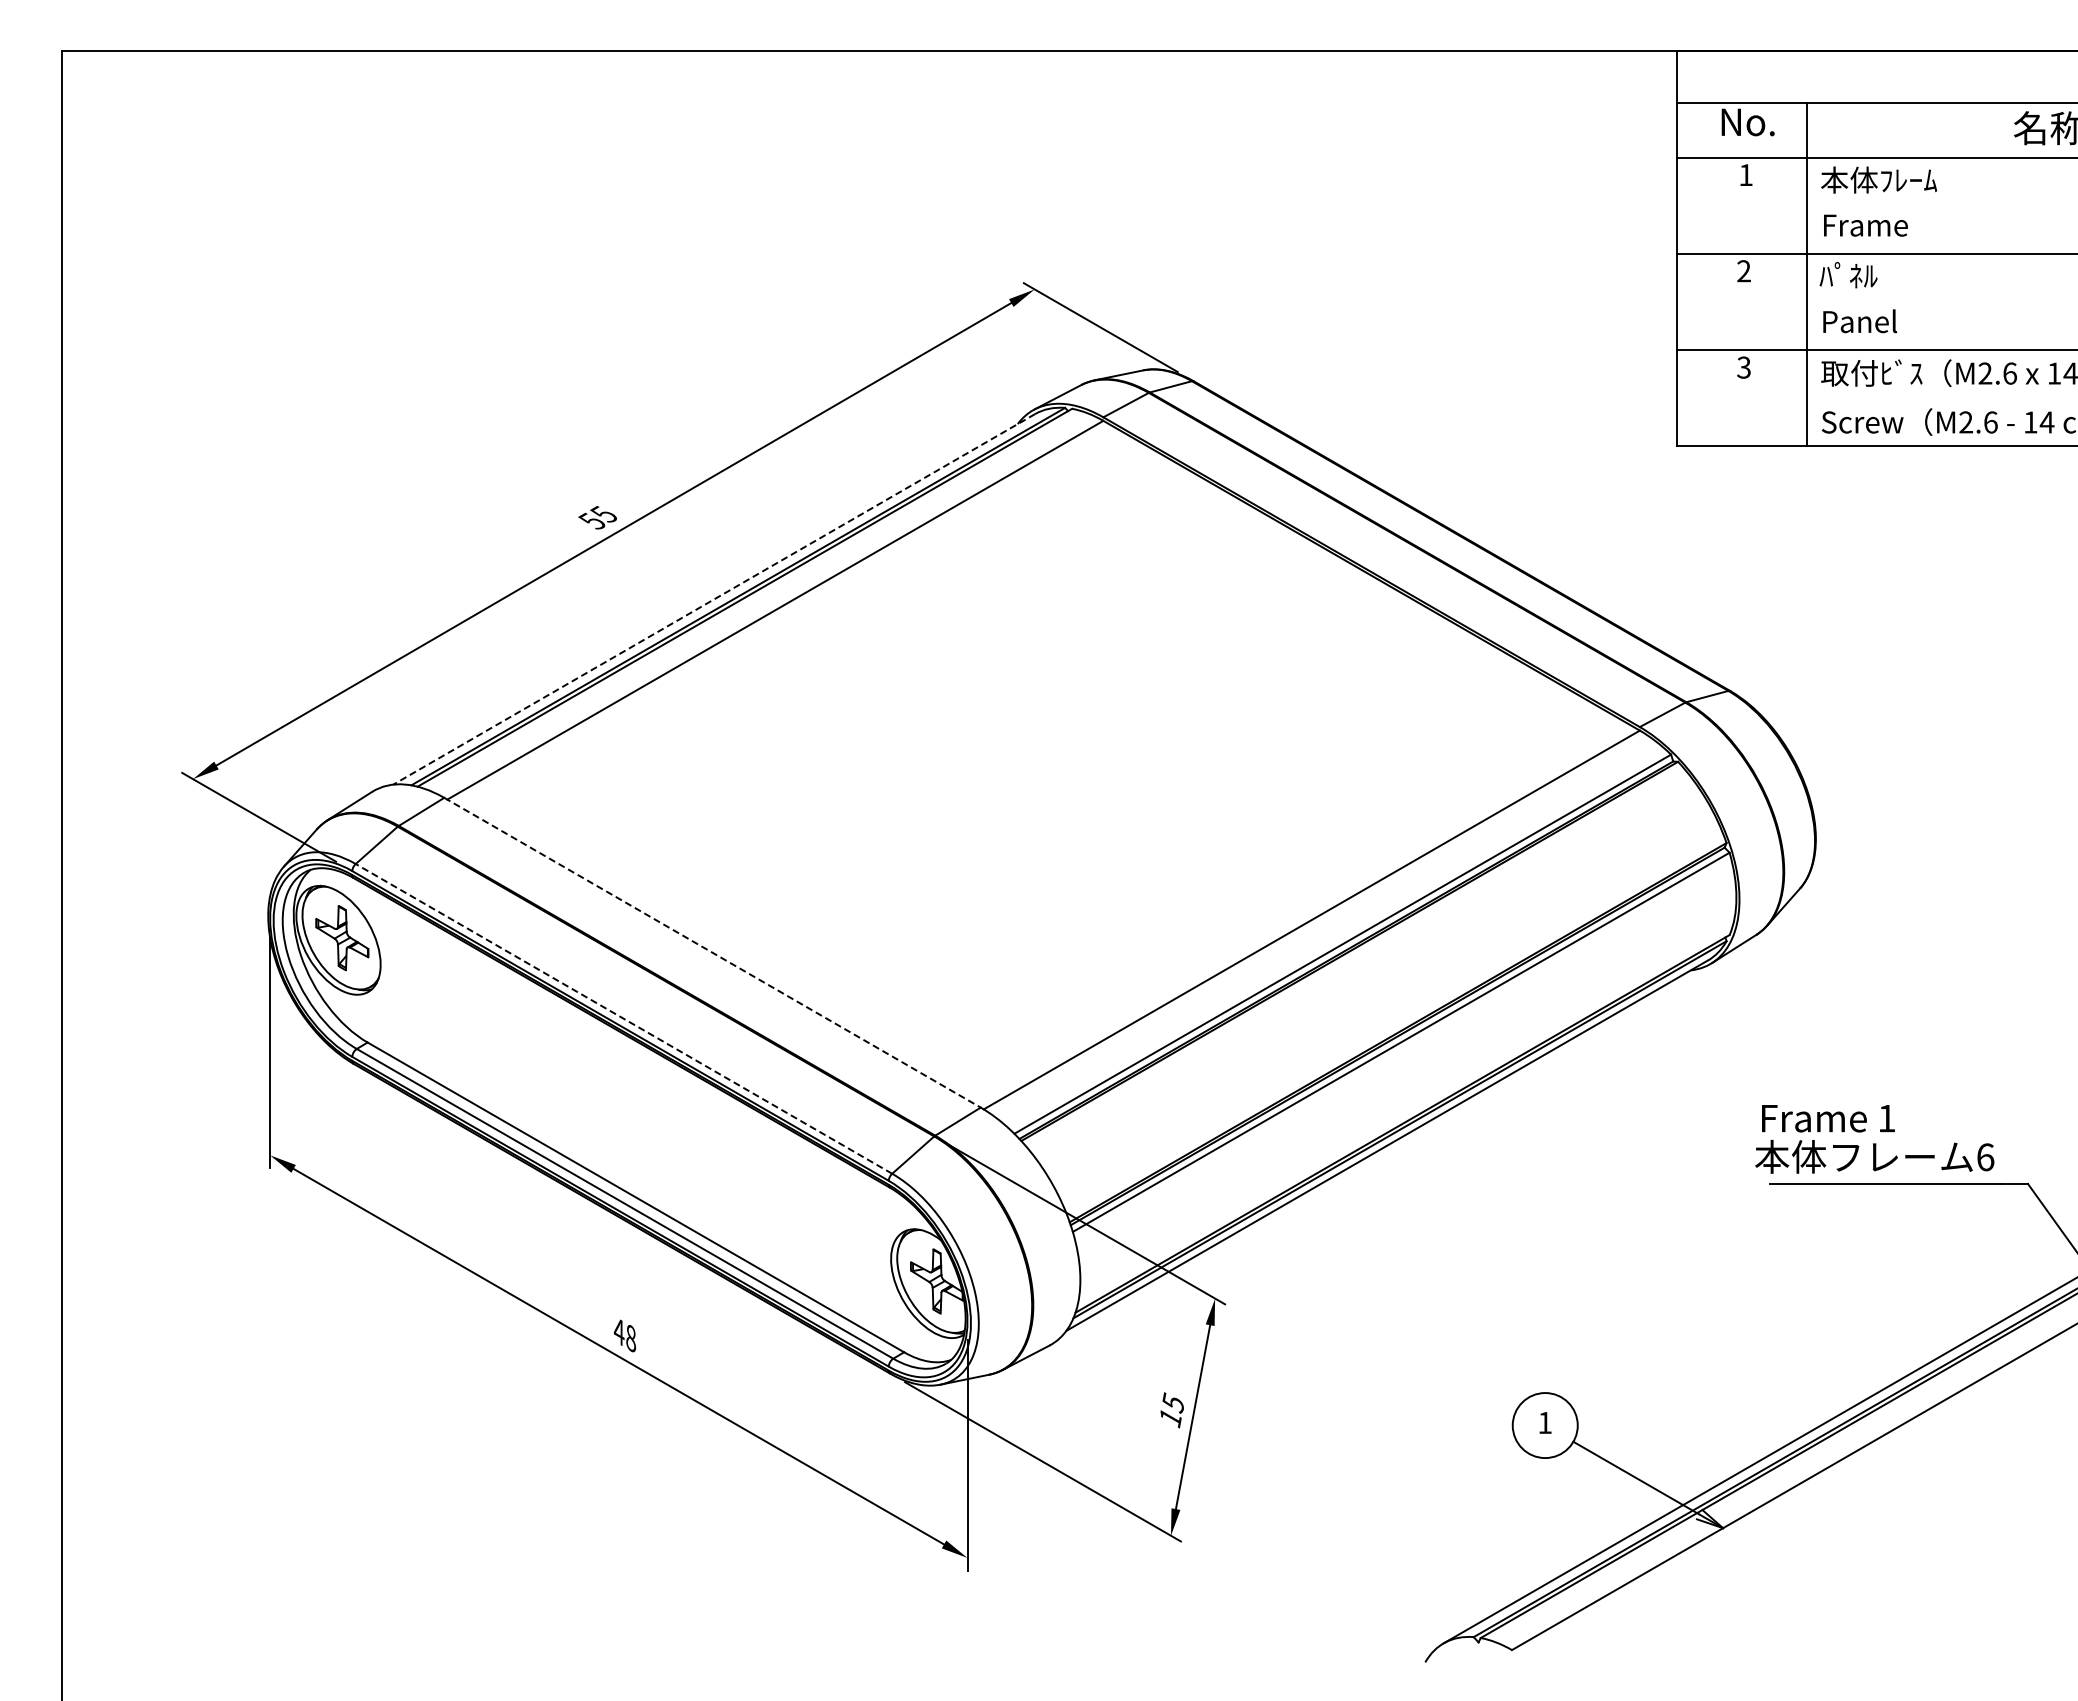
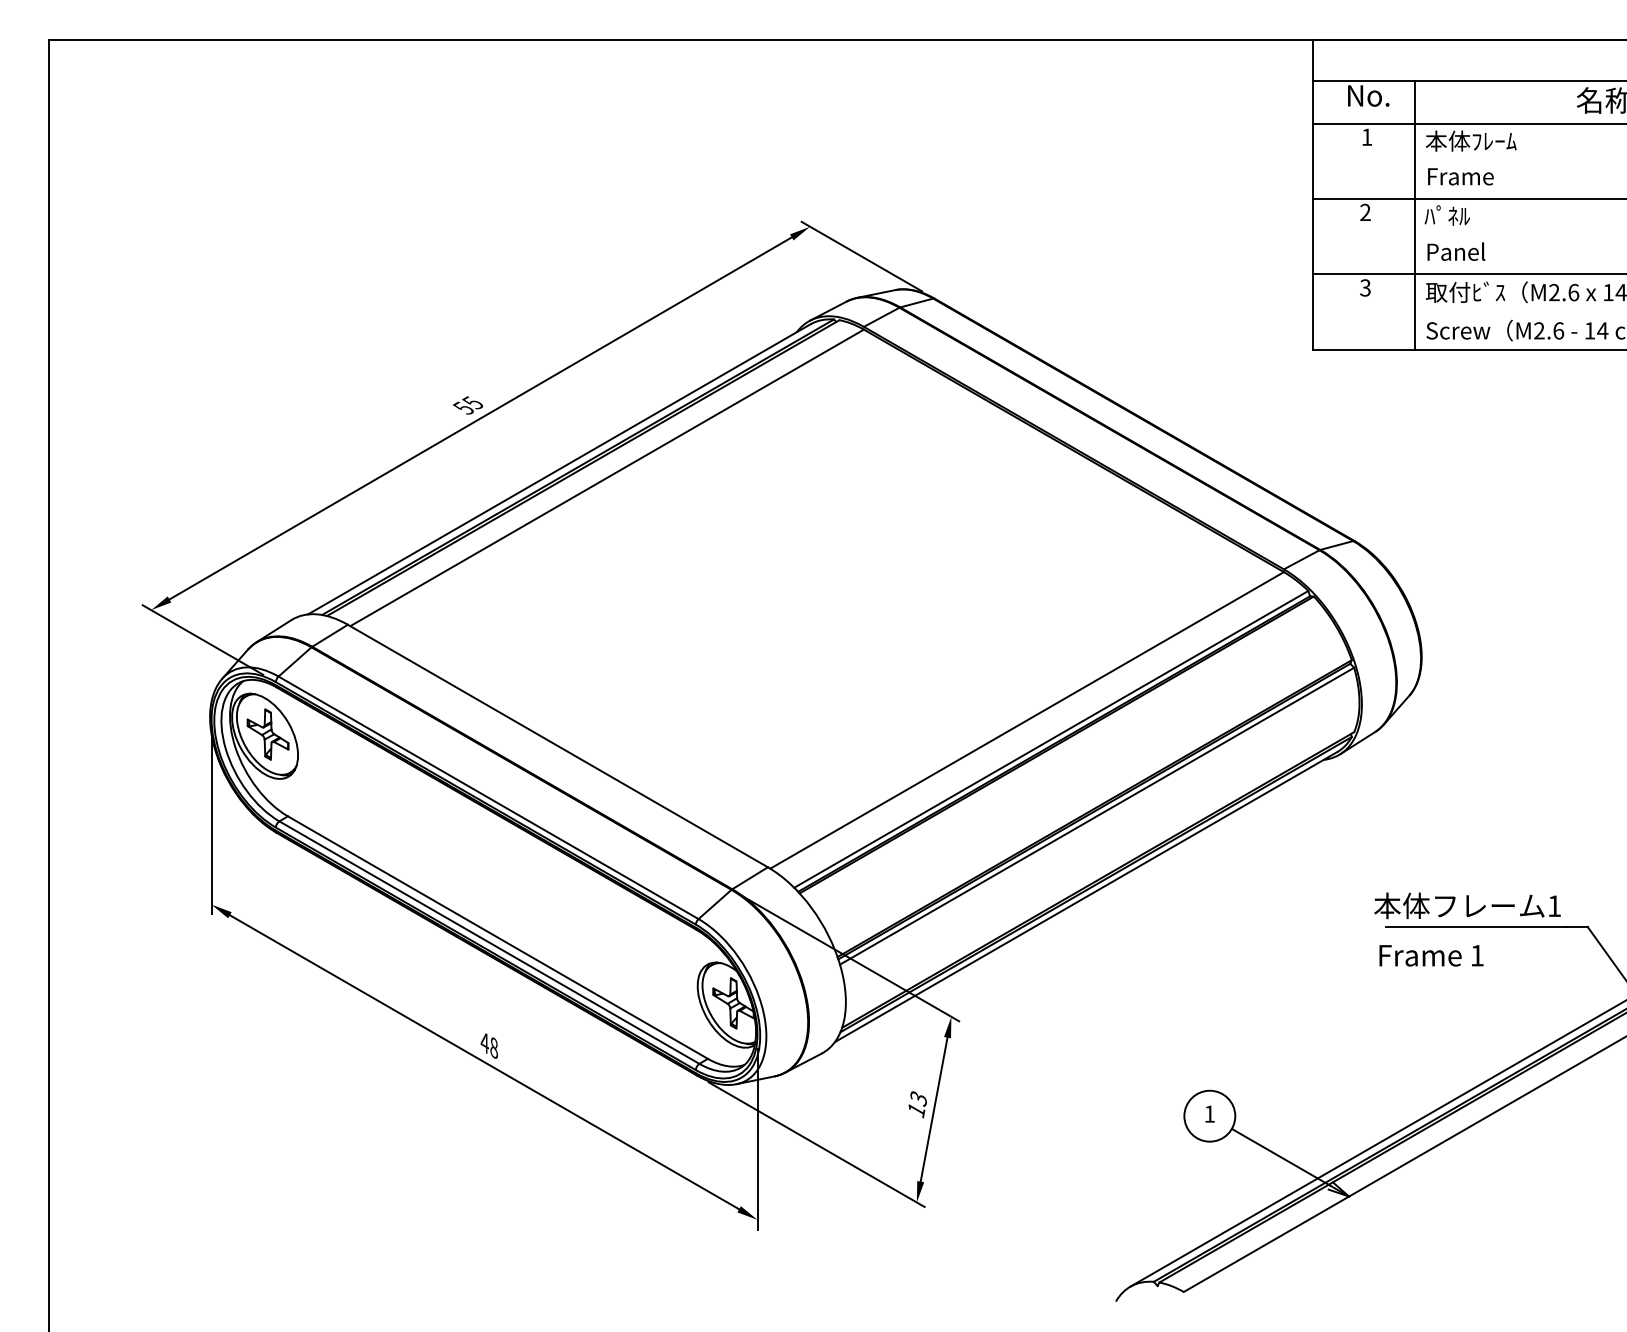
line: (714, 599) -> (559, 469), dashed -> solid
line: (712, 952) -> (557, 745), dashed -> solid
line: (623, 1018) -> (488, 797), dashed -> solid
text: (1828, 1118) -> (1431, 955), moved
text: (1985, 1157) -> (1554, 906), 6 -> 1
text: (1172, 1401) -> (918, 1097), 15 -> 13

